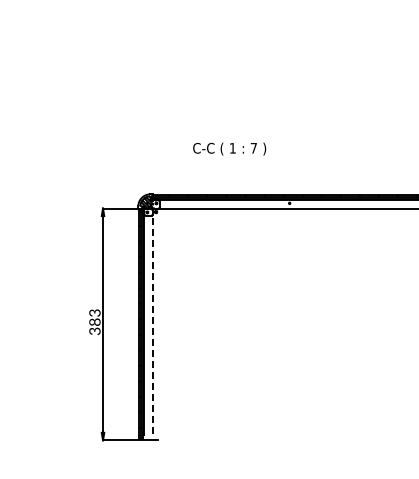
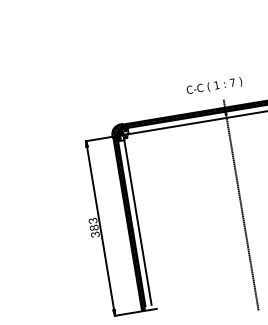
text: (229, 148) -> (214, 85), moved
line: (152, 324) -> (137, 222), dashed -> solid
line: (289, 324) -> (241, 205), added

